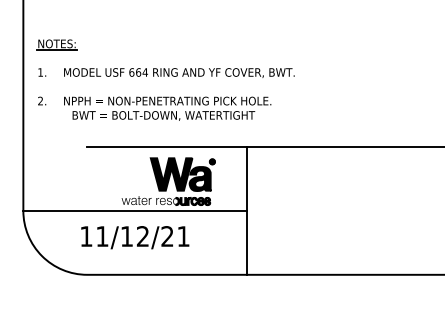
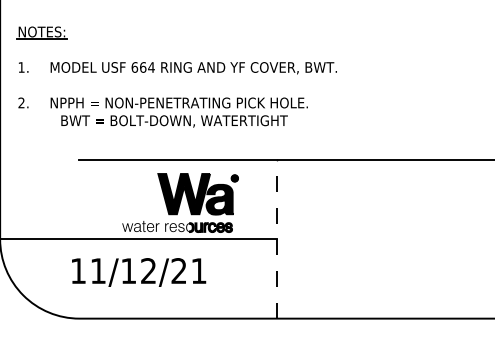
line: (246, 210) -> (277, 238), solid -> dashed

